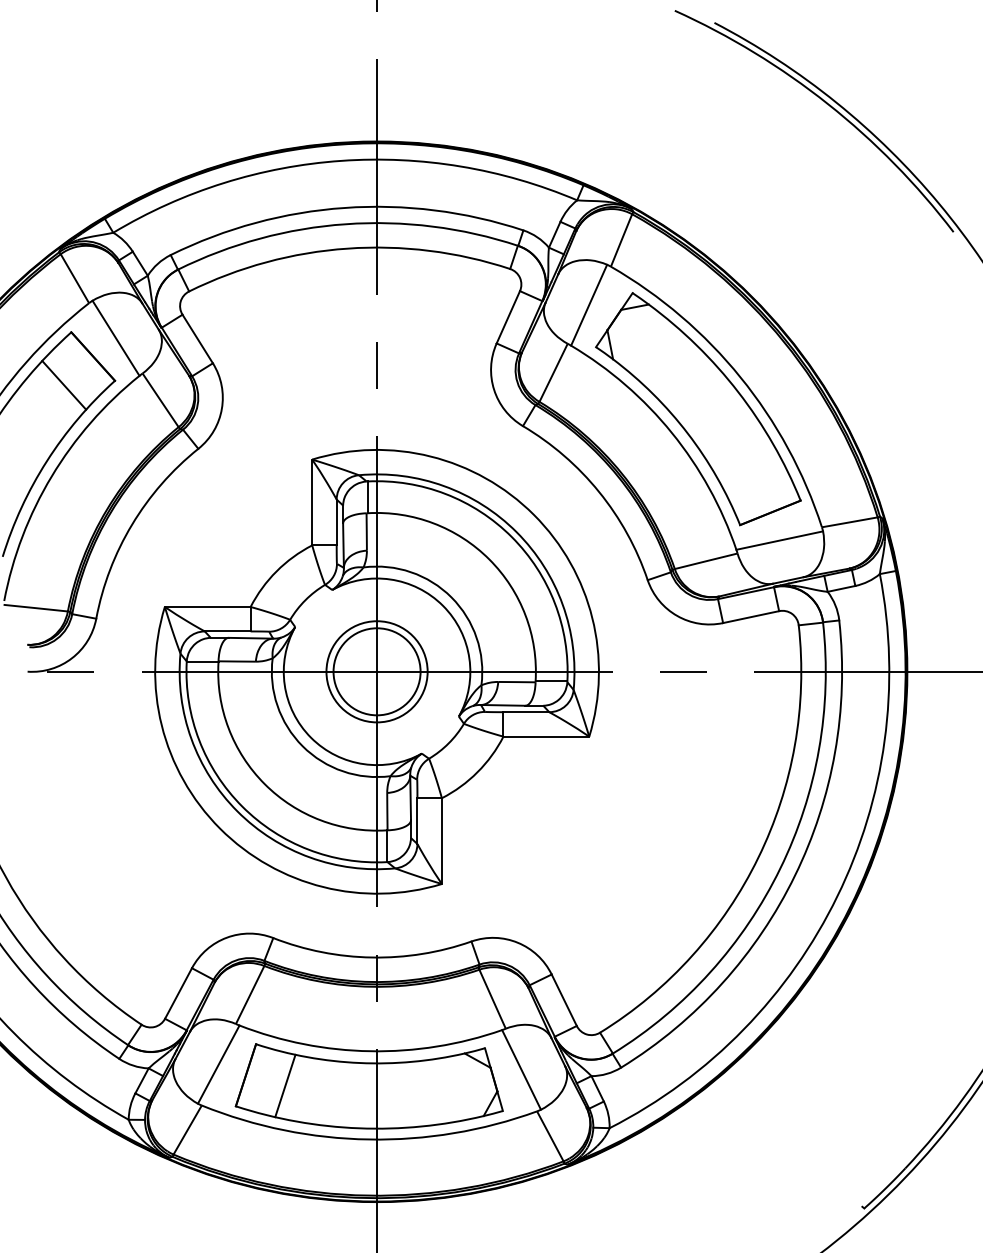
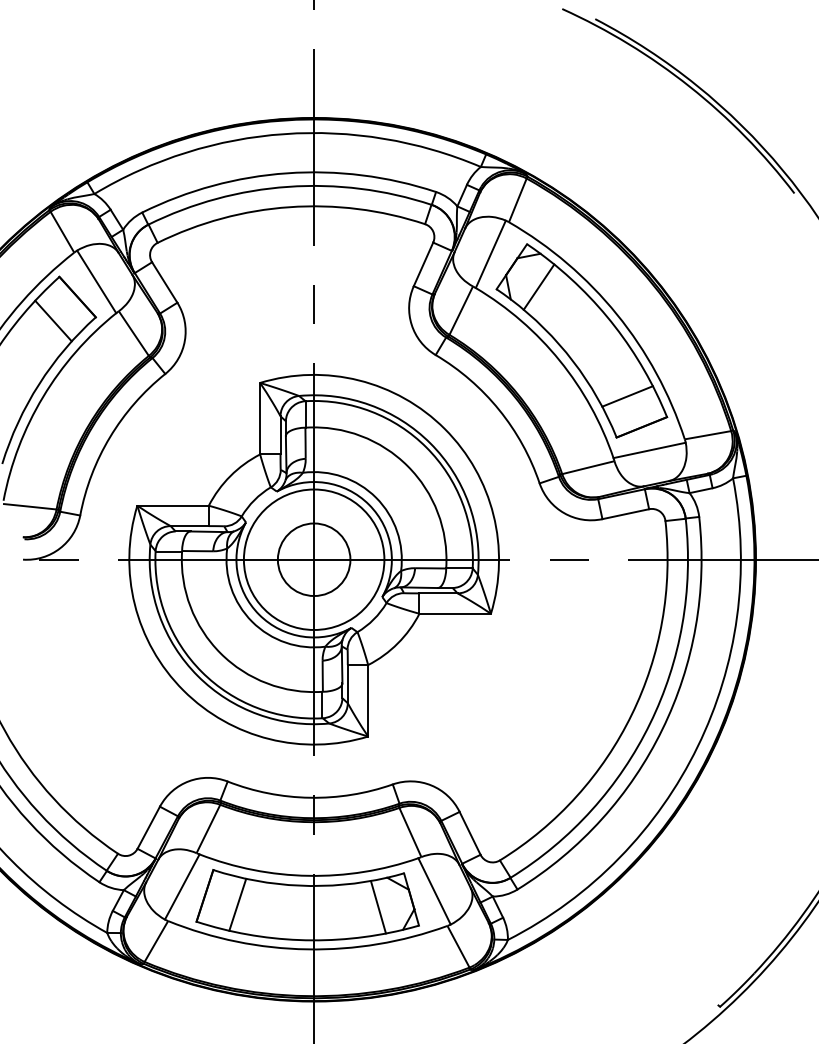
line: (646, 344) -> (538, 287), added
line: (752, 475) -> (626, 396), added
circle: (376, 671) -> (313, 559), size x1.67
line: (454, 1088) -> (378, 906), added

